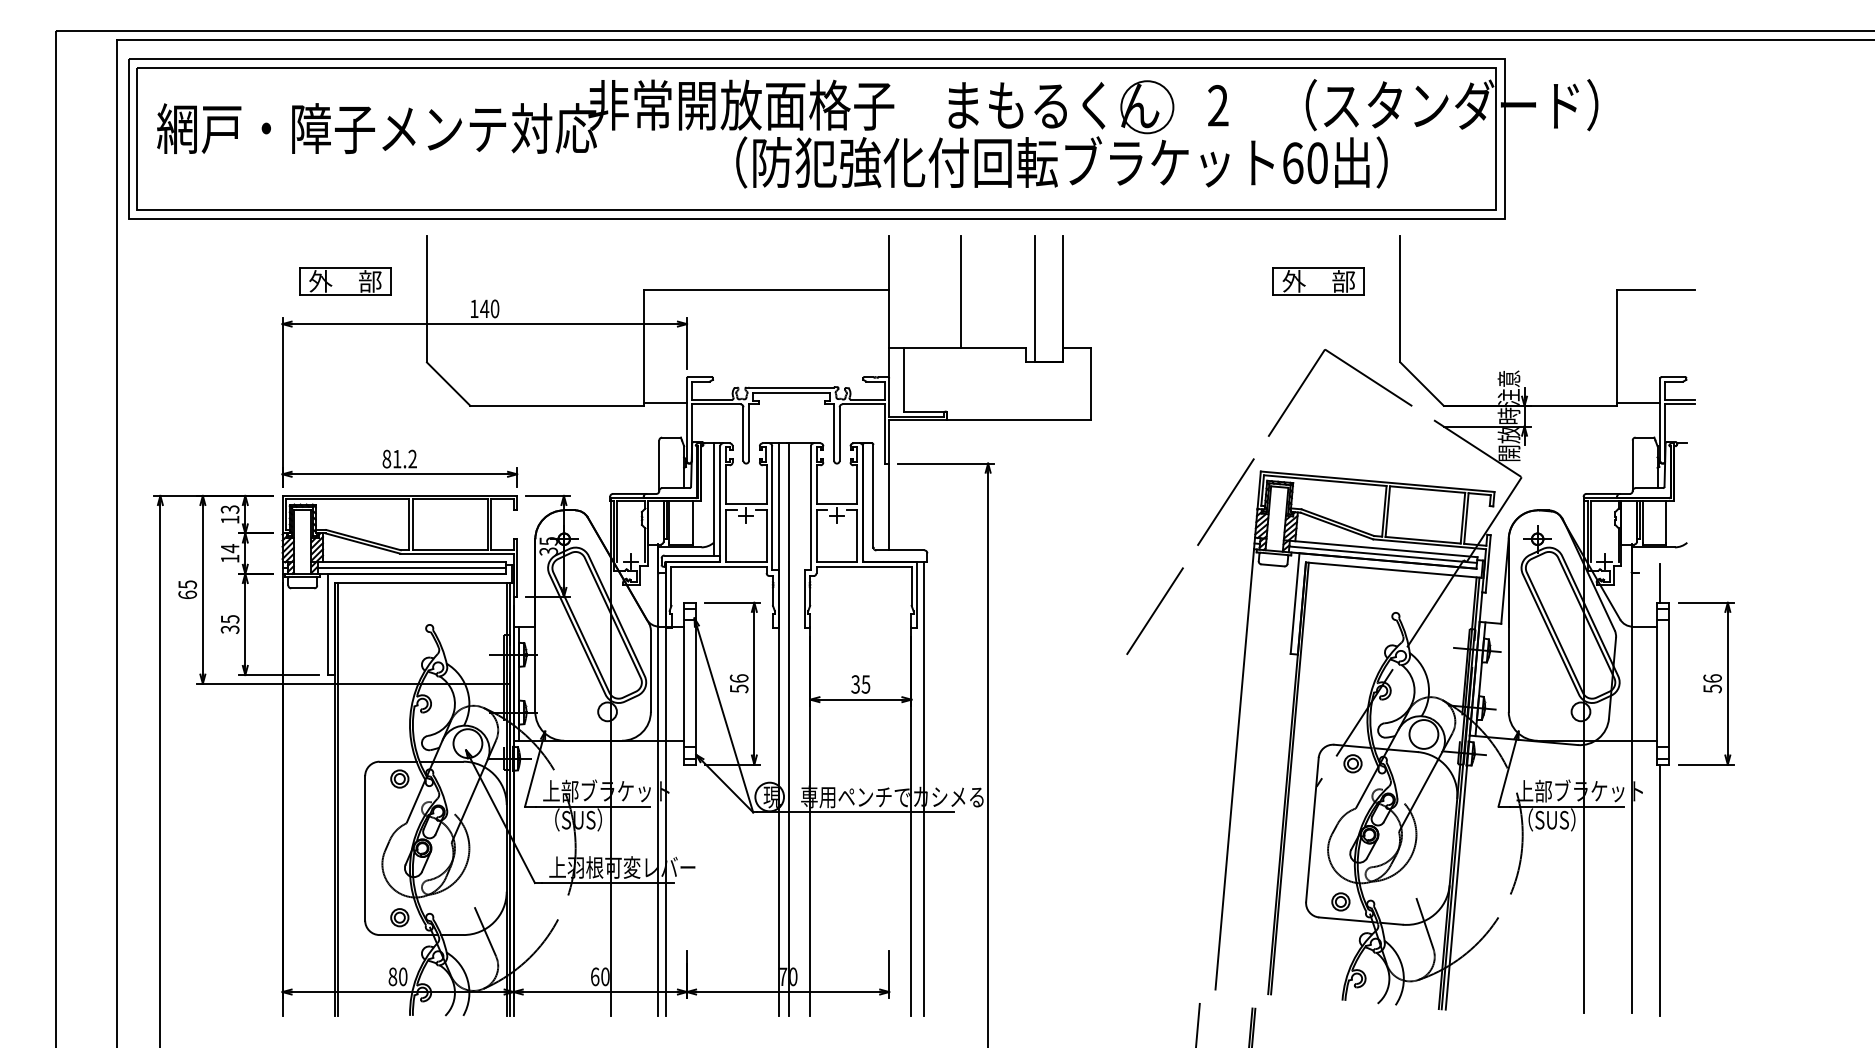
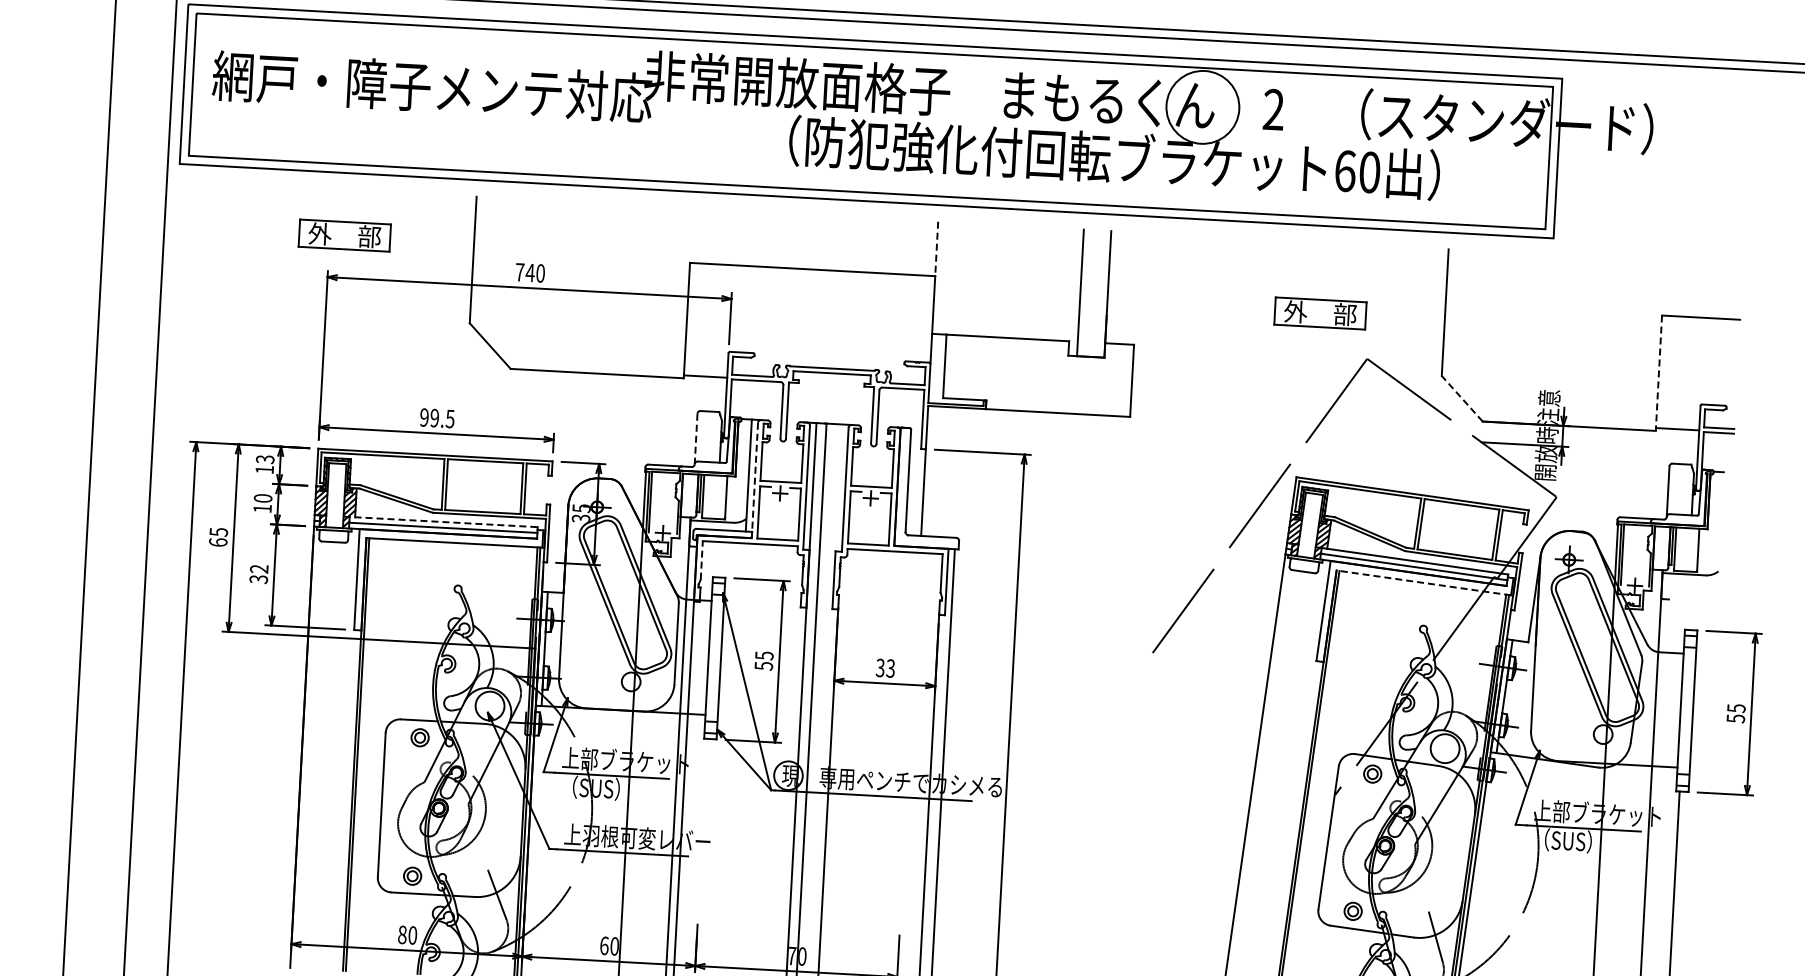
circle: (1147, 107) -> (1203, 107), size x1.4
line: (889, 263) -> (936, 249), solid -> dashed
part: (345, 281) -> (344, 235), moved
part: (1318, 281) -> (1320, 313), moved
line: (961, 291) -> (1007, 281), removed
text: (474, 308) -> (520, 271), 140 -> 740
line: (1617, 348) -> (1659, 373), solid -> dashed
line: (1422, 384) -> (1462, 399), solid -> dashed
text: (399, 458) -> (437, 417), 81.2 -> 99.5
line: (659, 466) -> (696, 439), solid -> dashed
line: (720, 504) -> (755, 480), solid -> dashed
text: (229, 548) -> (262, 498), 14 -> 10
line: (409, 562) -> (441, 522), solid -> dashed
line: (1393, 570) -> (1423, 583), solid -> dashed
line: (1660, 583) -> (1689, 610), removed
line: (671, 586) -> (701, 560), solid -> dashed
text: (229, 619) -> (258, 569), 35 -> 32
text: (738, 678) -> (763, 655), 56 -> 55
text: (1712, 678) -> (1736, 708), 56 -> 55
text: (866, 684) -> (891, 668), 35 -> 33

